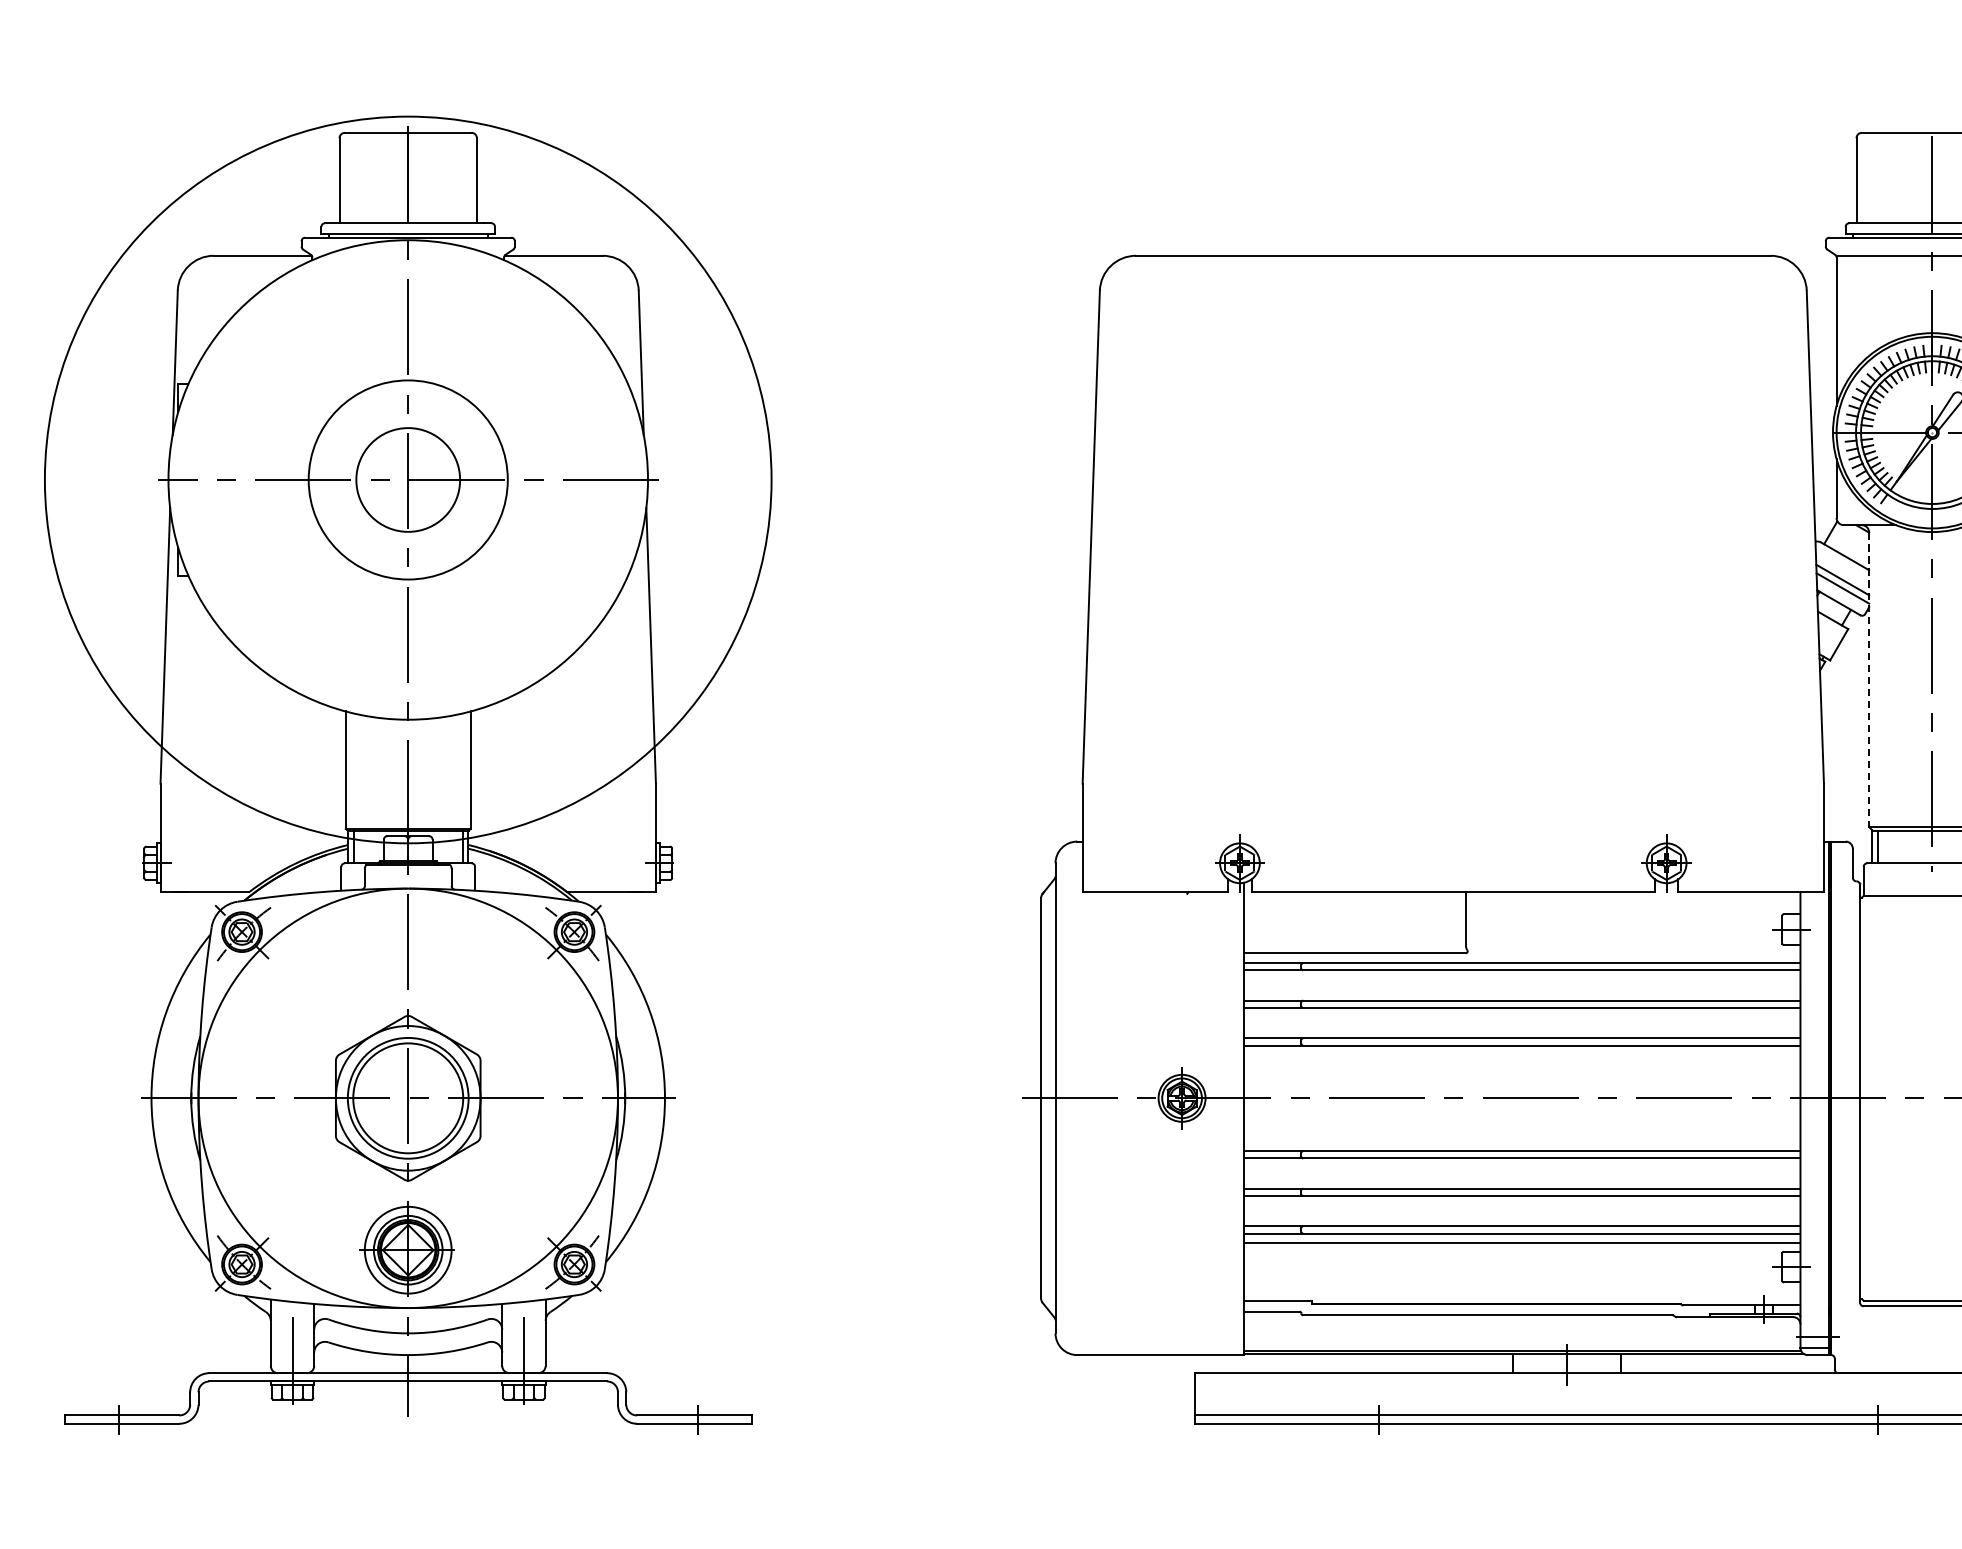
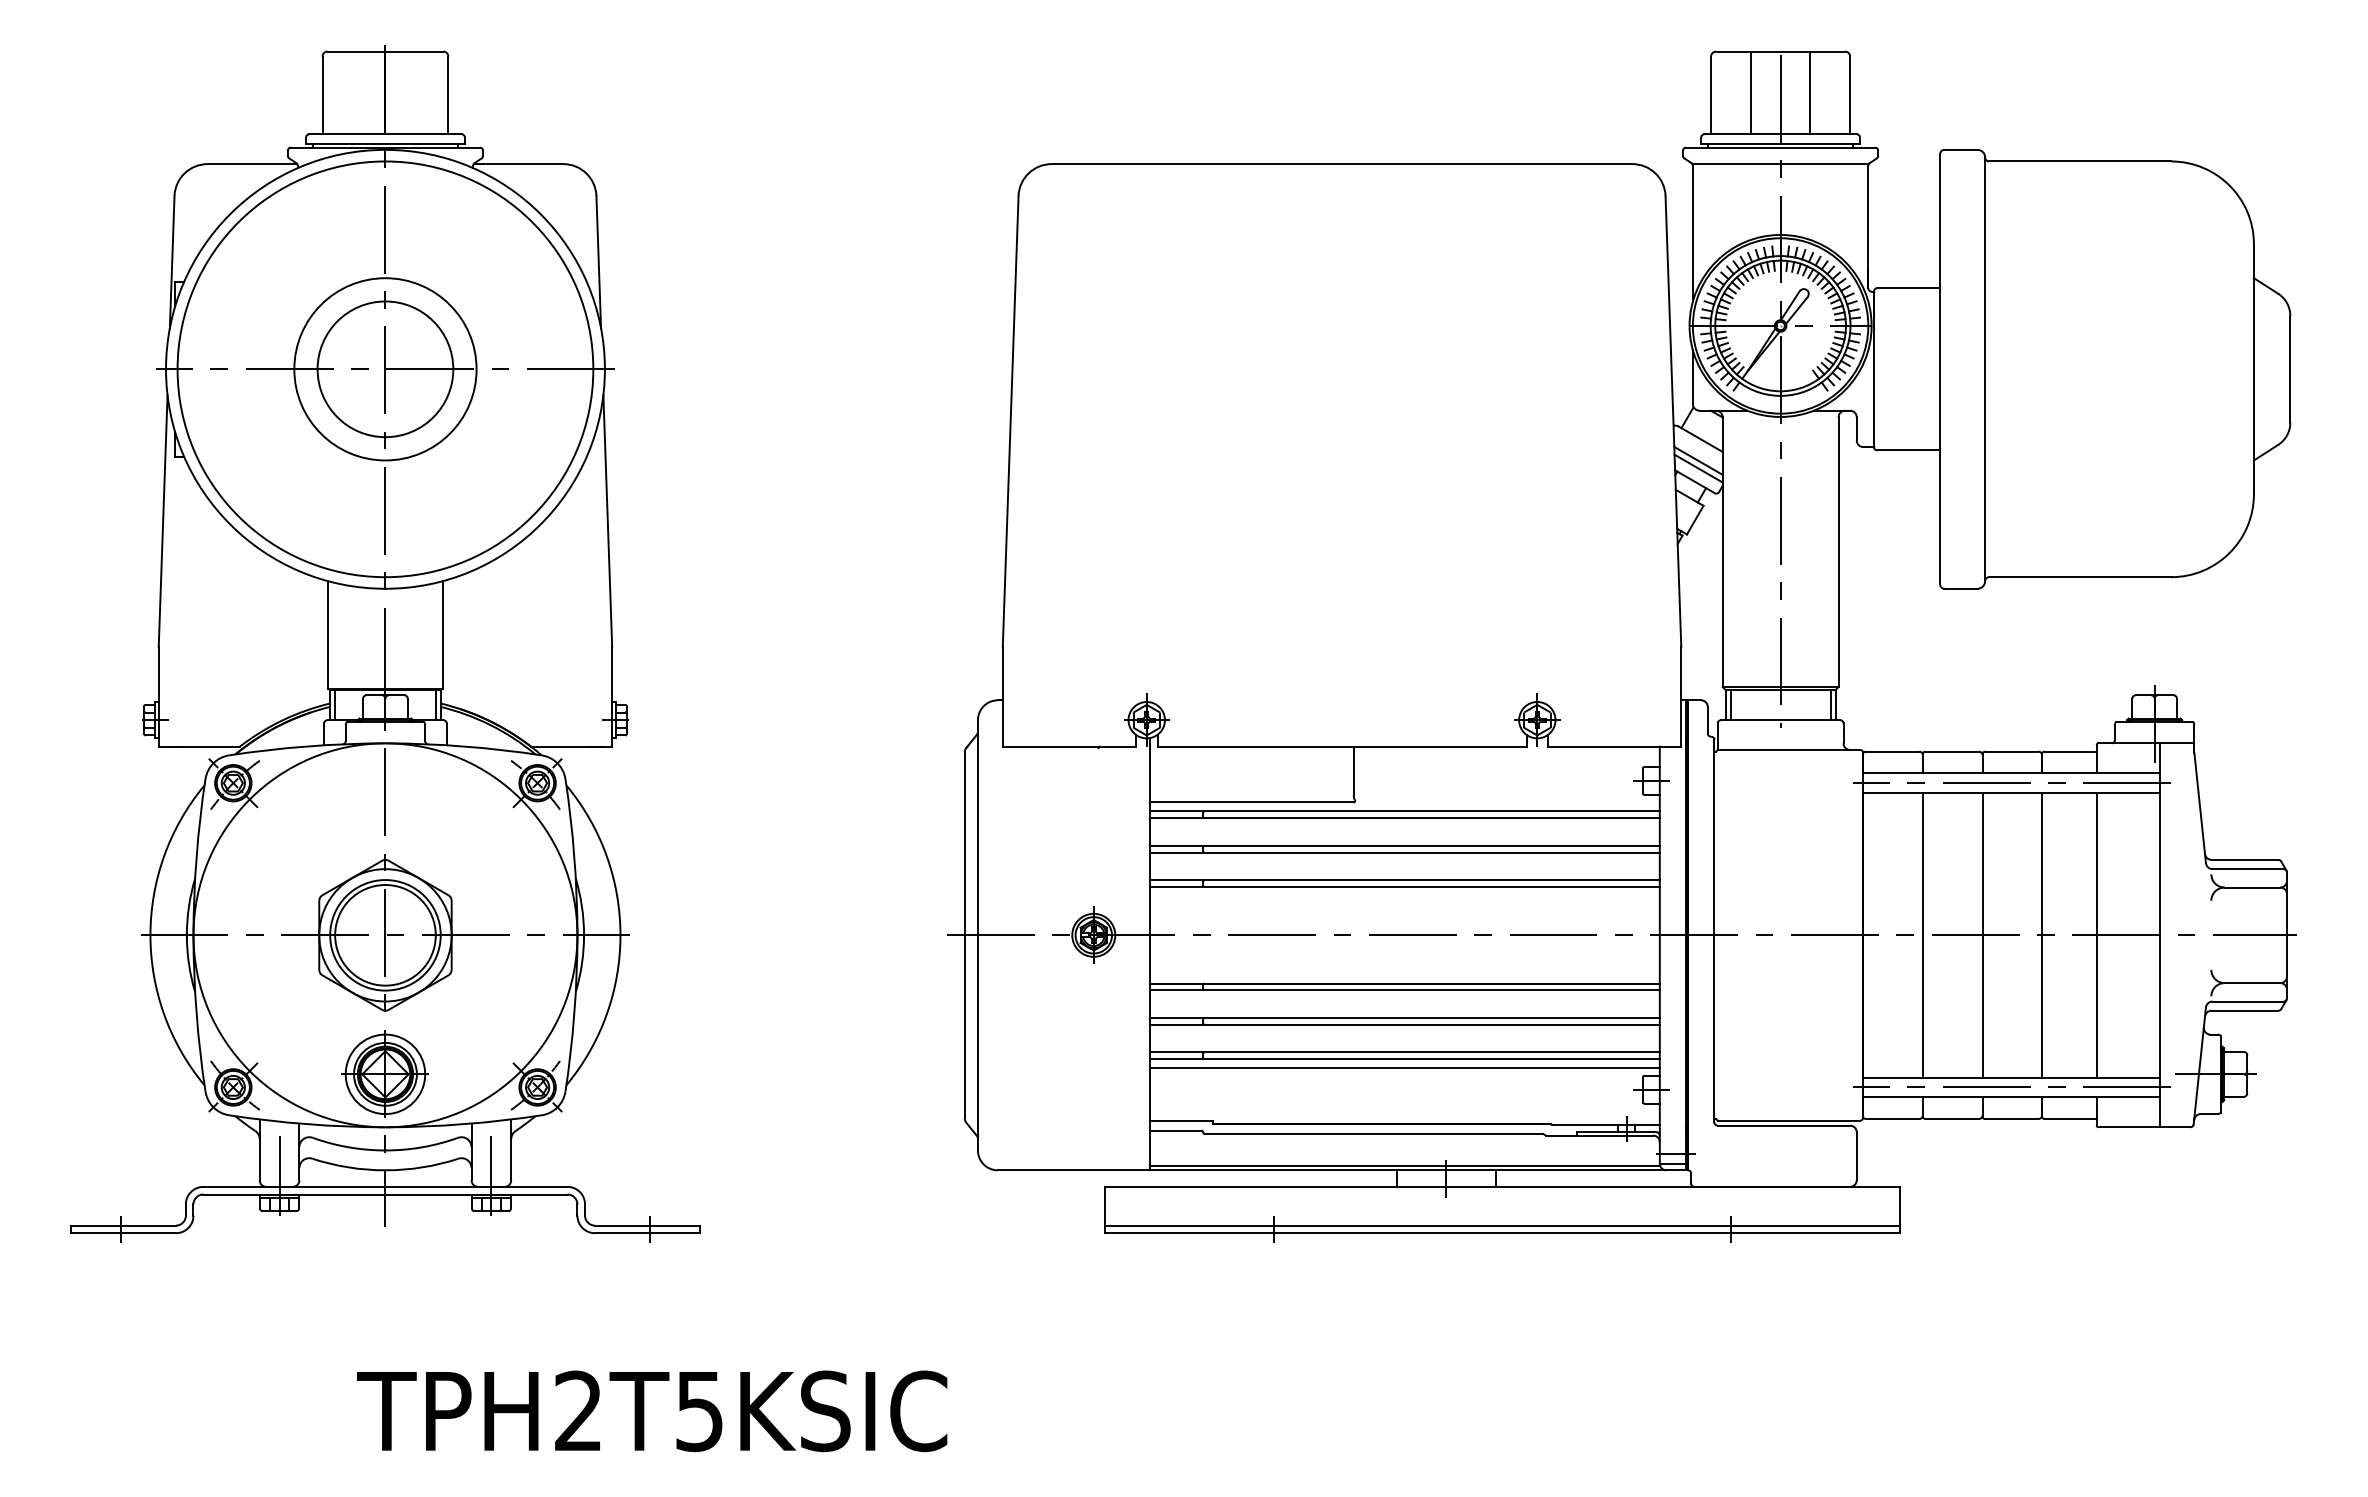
line: (1900, 177) -> (1751, 92), added
circle: (408, 480) -> (385, 369), size x0.62
circle: (408, 480) -> (385, 369), size x1.43
line: (1868, 680) -> (1722, 552), dashed -> solid

